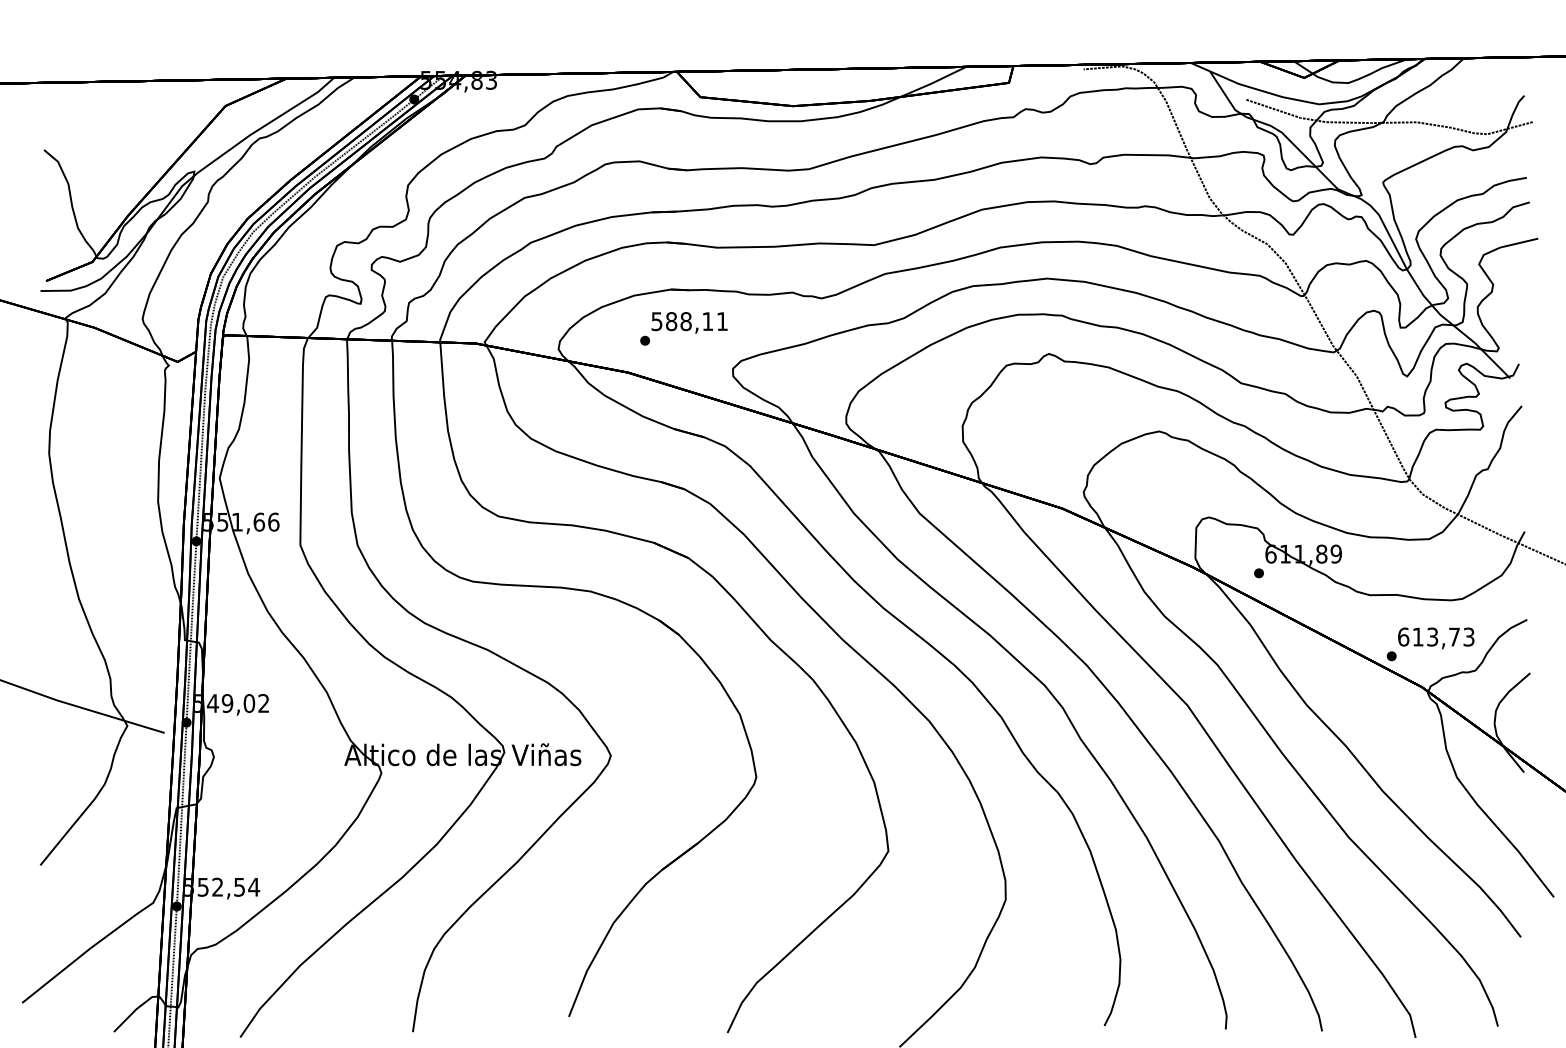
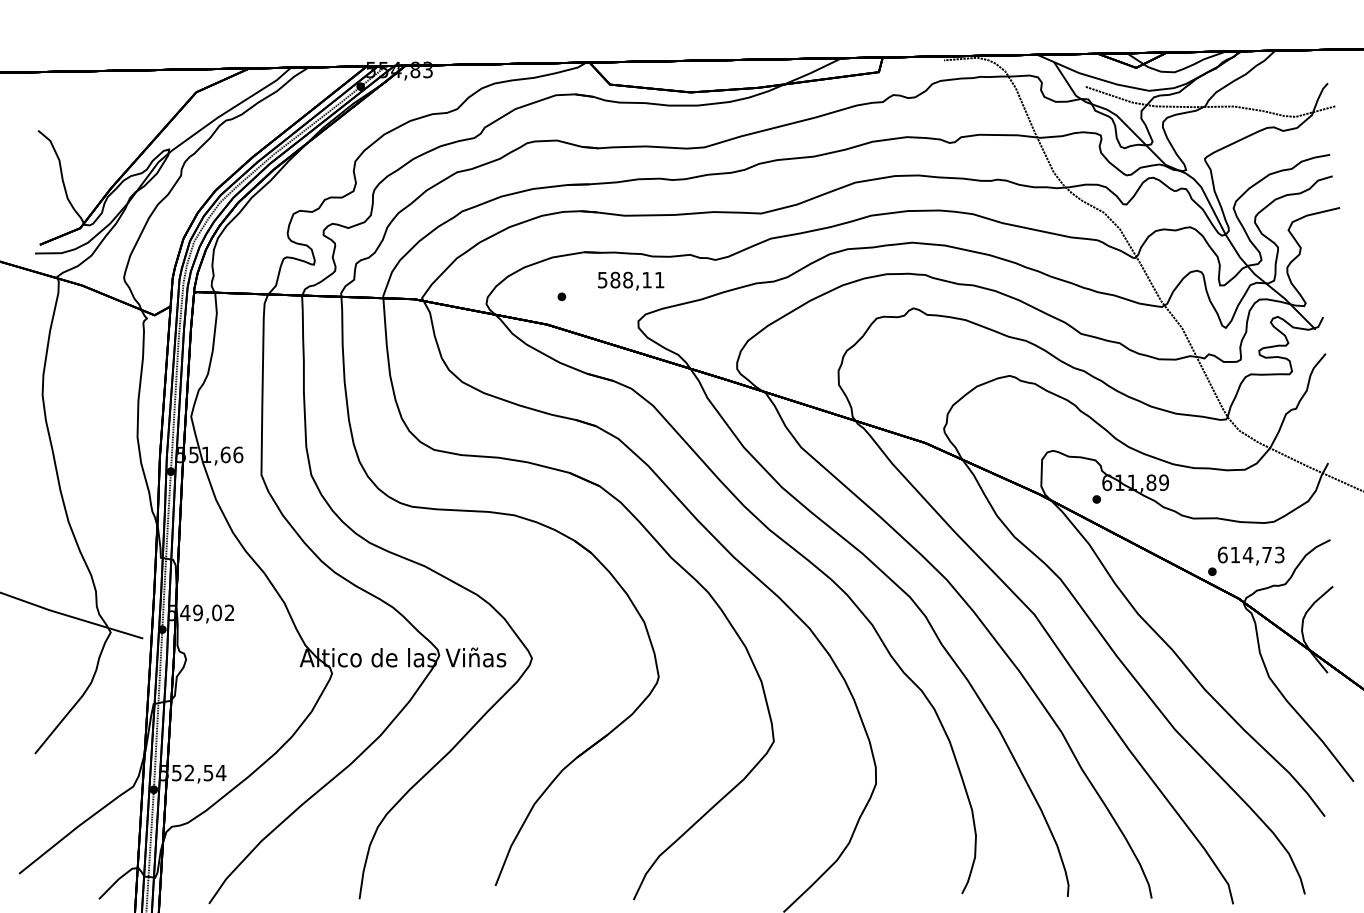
text: (689, 322) -> (631, 280), moved
text: (1432, 636) -> (1247, 554), 613,73 -> 614,73

